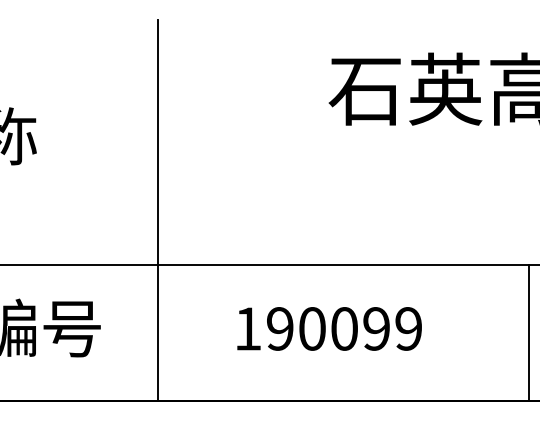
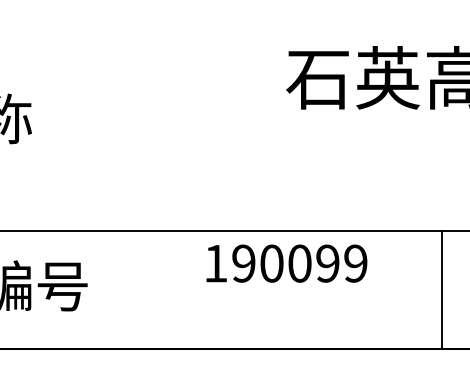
line: (158, 210) -> (137, 183), removed
text: (329, 328) -> (286, 263), moved
line: (528, 332) -> (441, 289), moved

